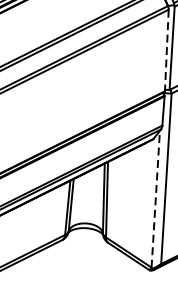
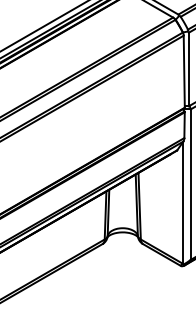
line: (167, 51) -> (184, 72), dashed -> solid
line: (155, 198) -> (182, 202), dashed -> solid

